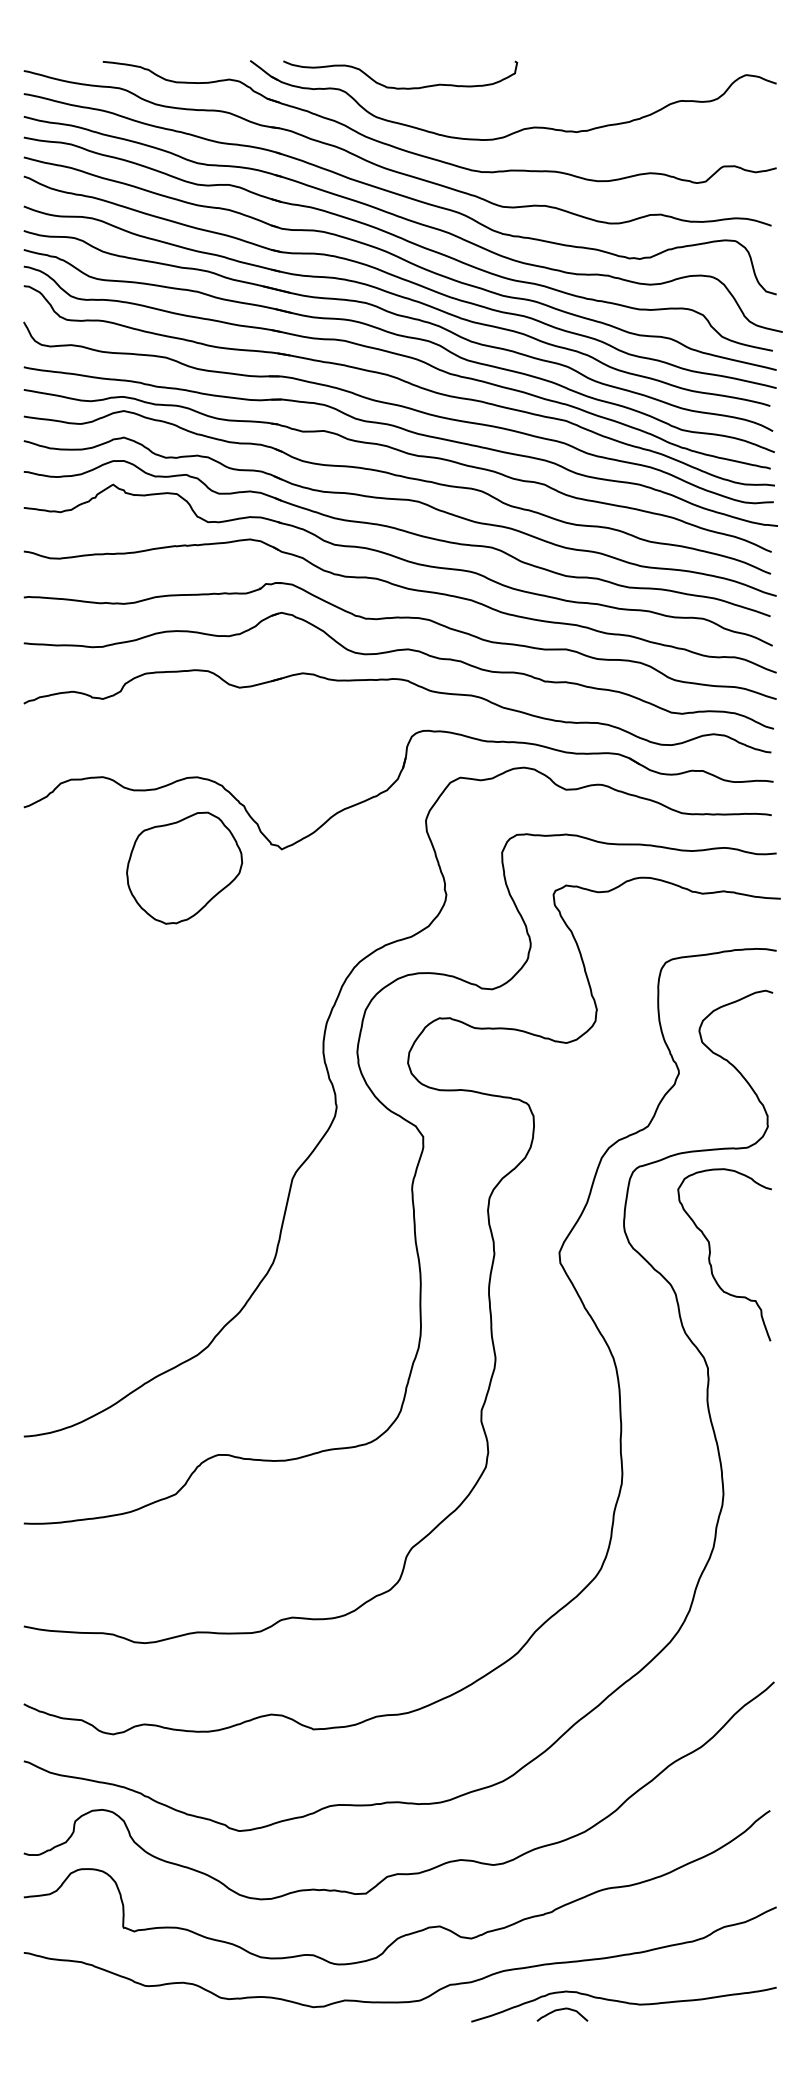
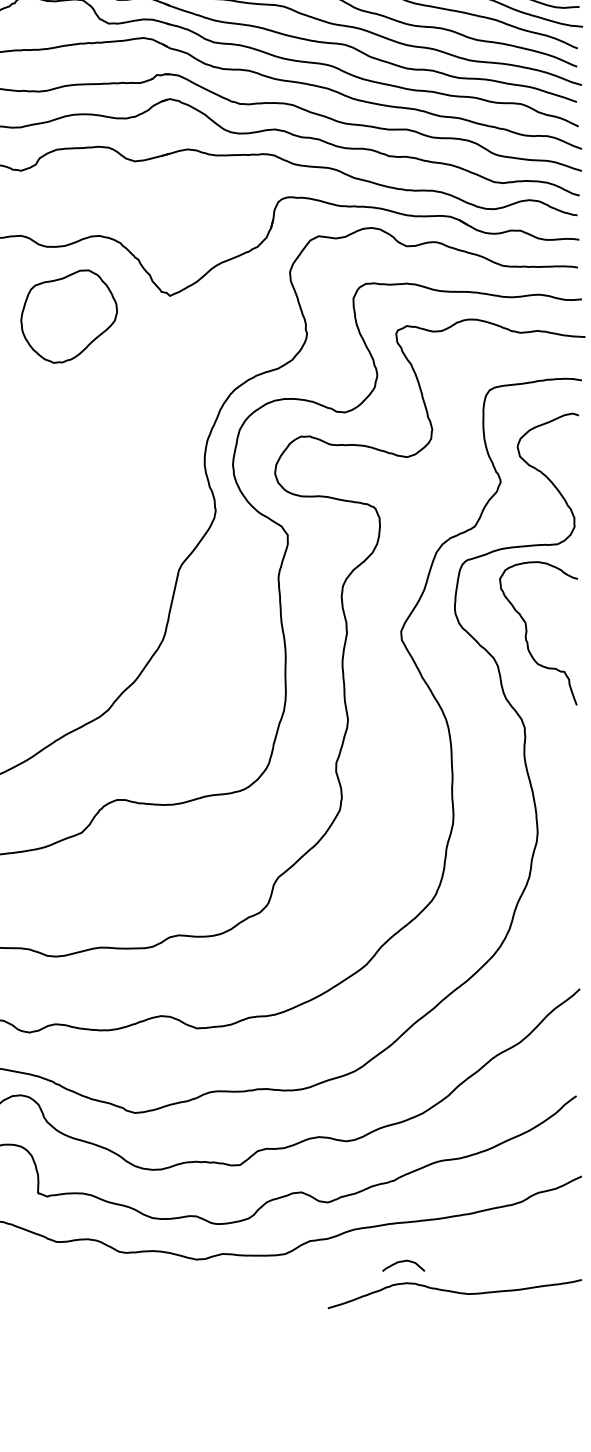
part: (184, 867) -> (69, 316), moved
curve: (623, 2003) -> (454, 1293), moved

